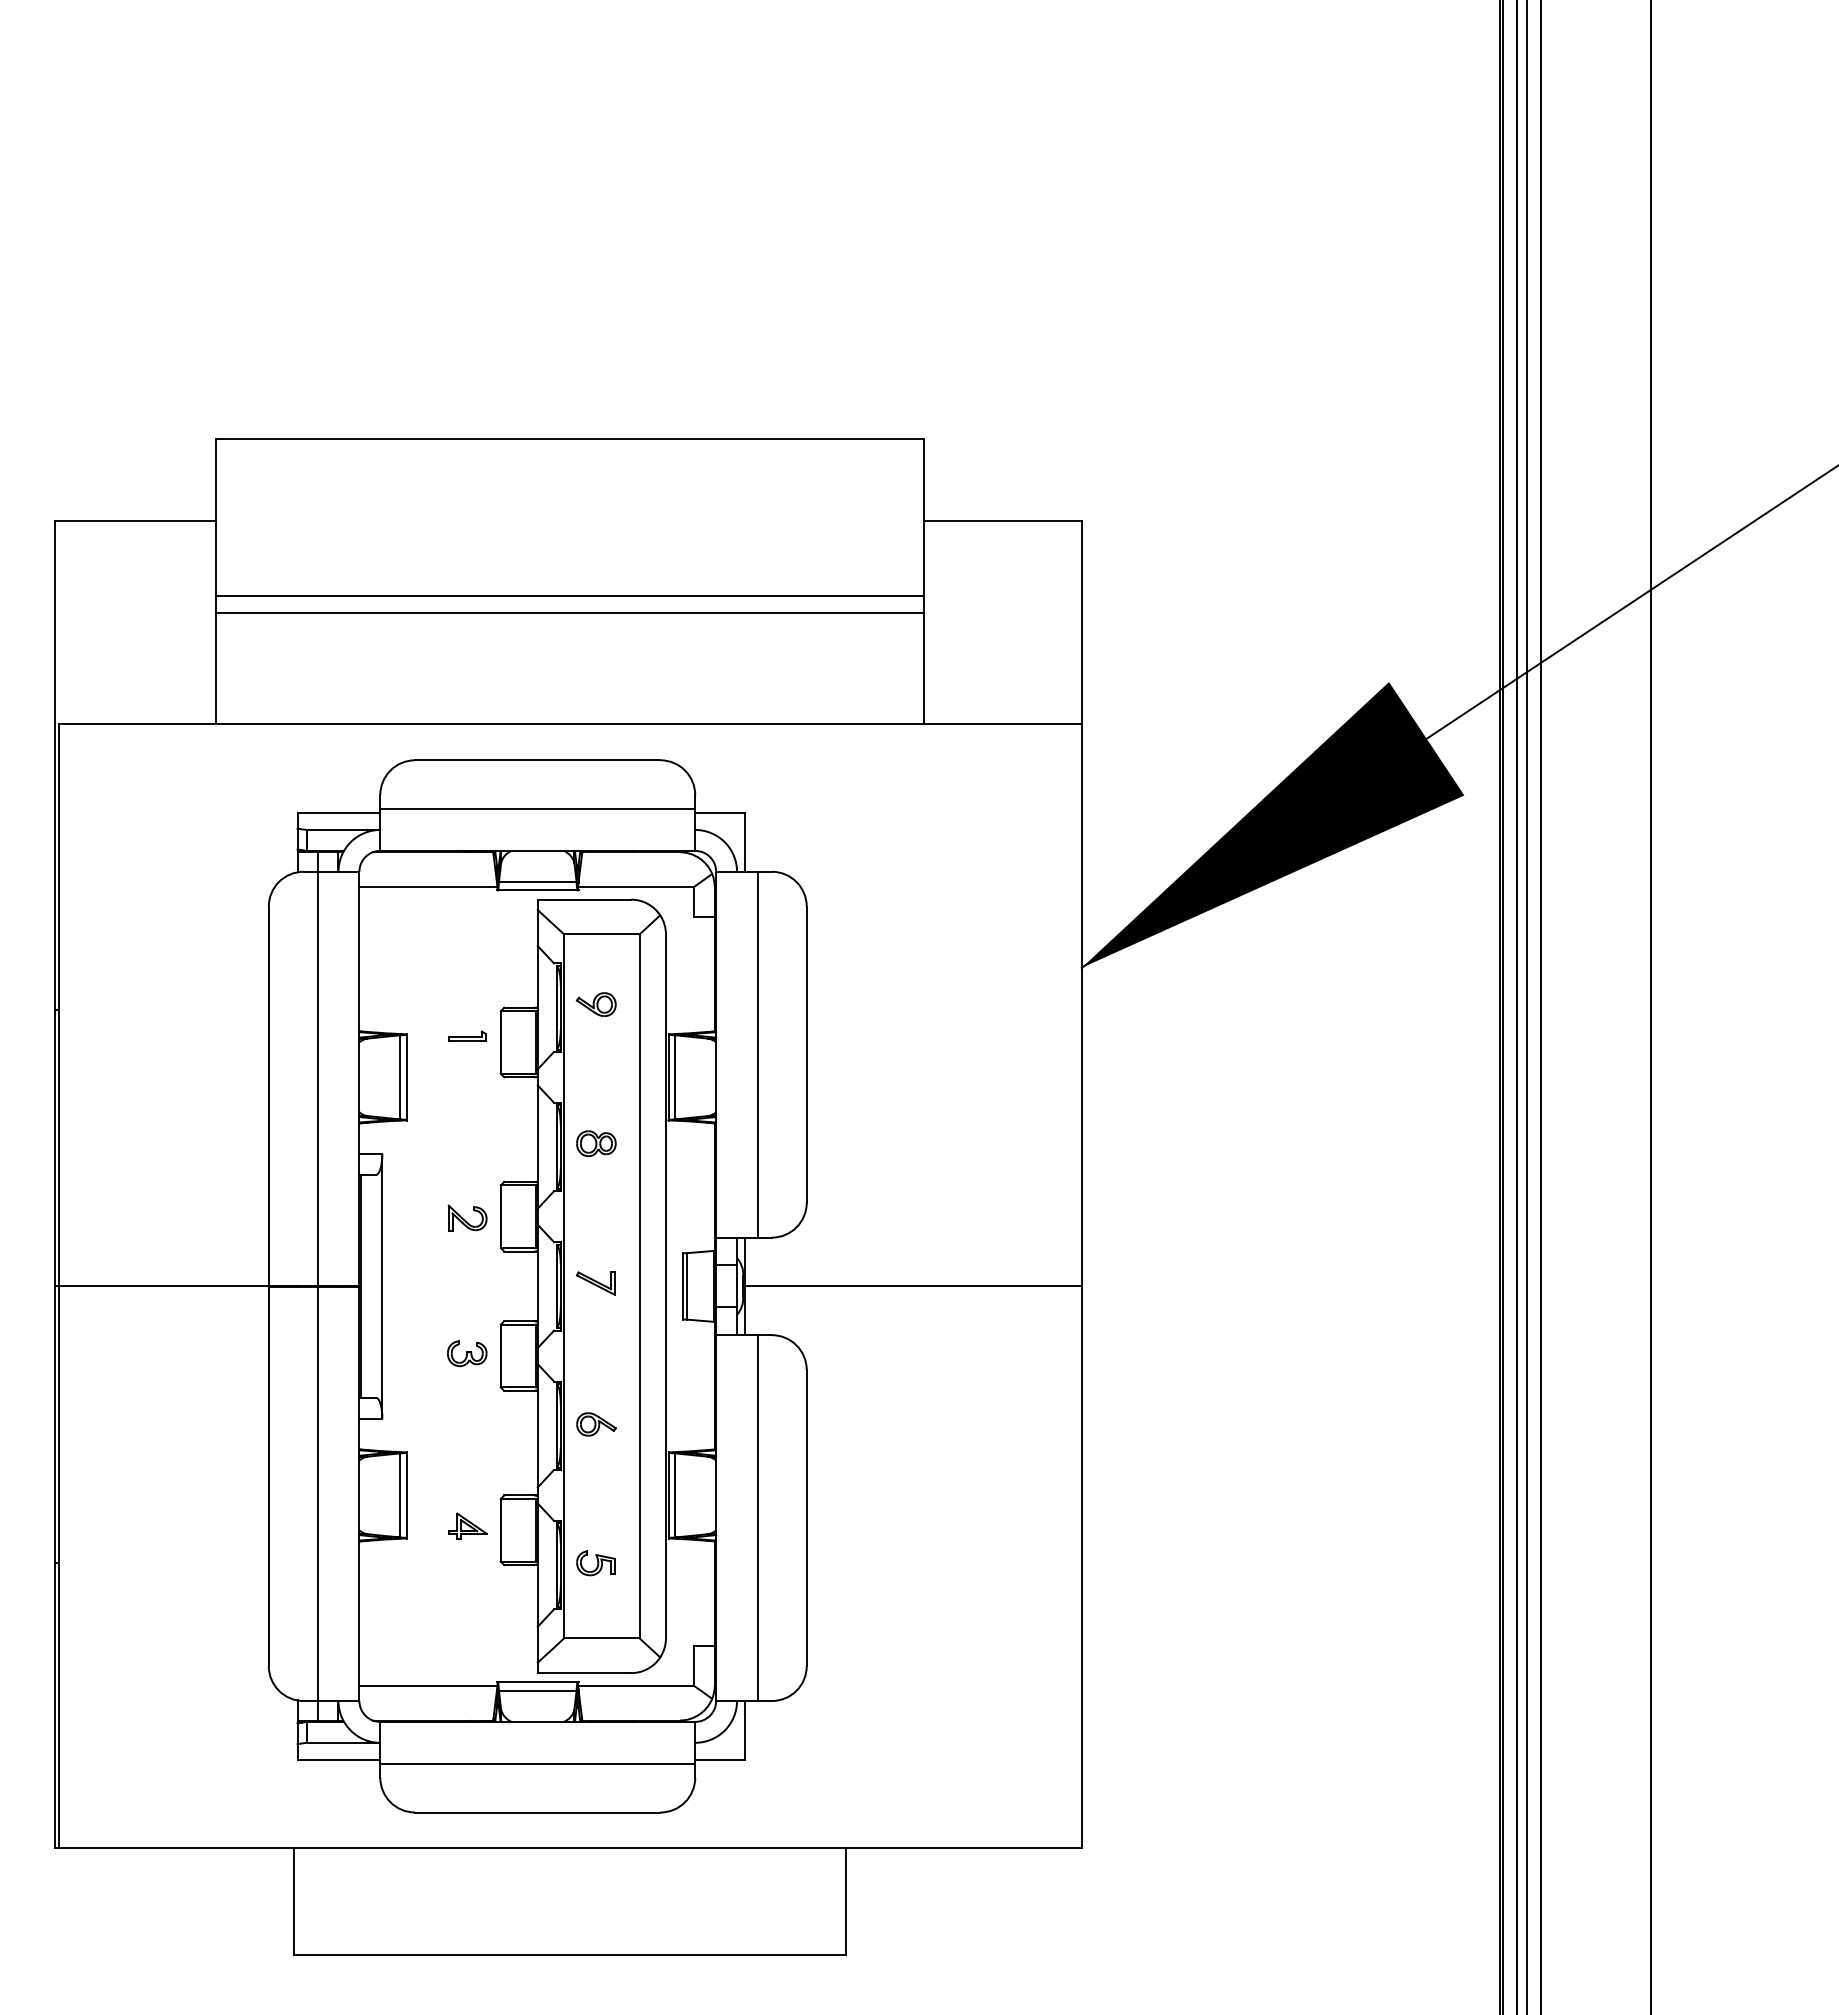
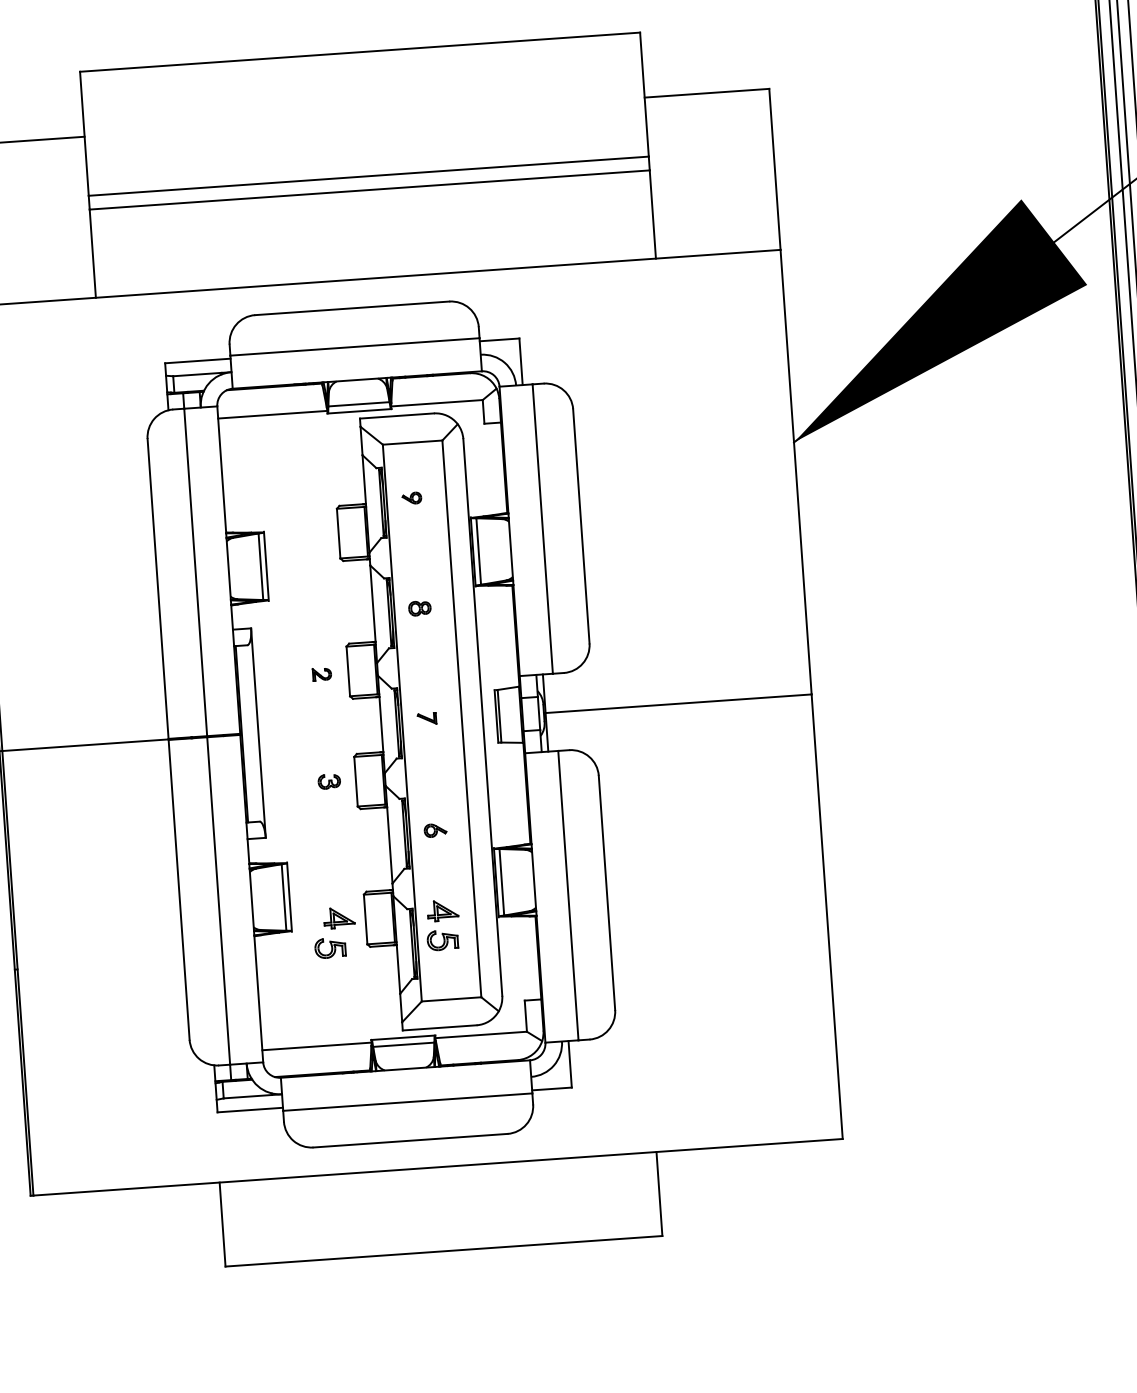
part: (595, 1004) -> (411, 498), size x0.6
part: (467, 1035) -> (311, 529), removed
part: (596, 1143) -> (419, 608), size x0.7
part: (467, 1217) -> (321, 673), size x0.6
part: (595, 1283) -> (426, 719), size x0.6
part: (467, 1353) -> (329, 781), size x0.7
part: (596, 1424) -> (435, 830), size x0.7
part: (598, 1525) -> (442, 910), added
part: (453, 1563) -> (330, 948), added

